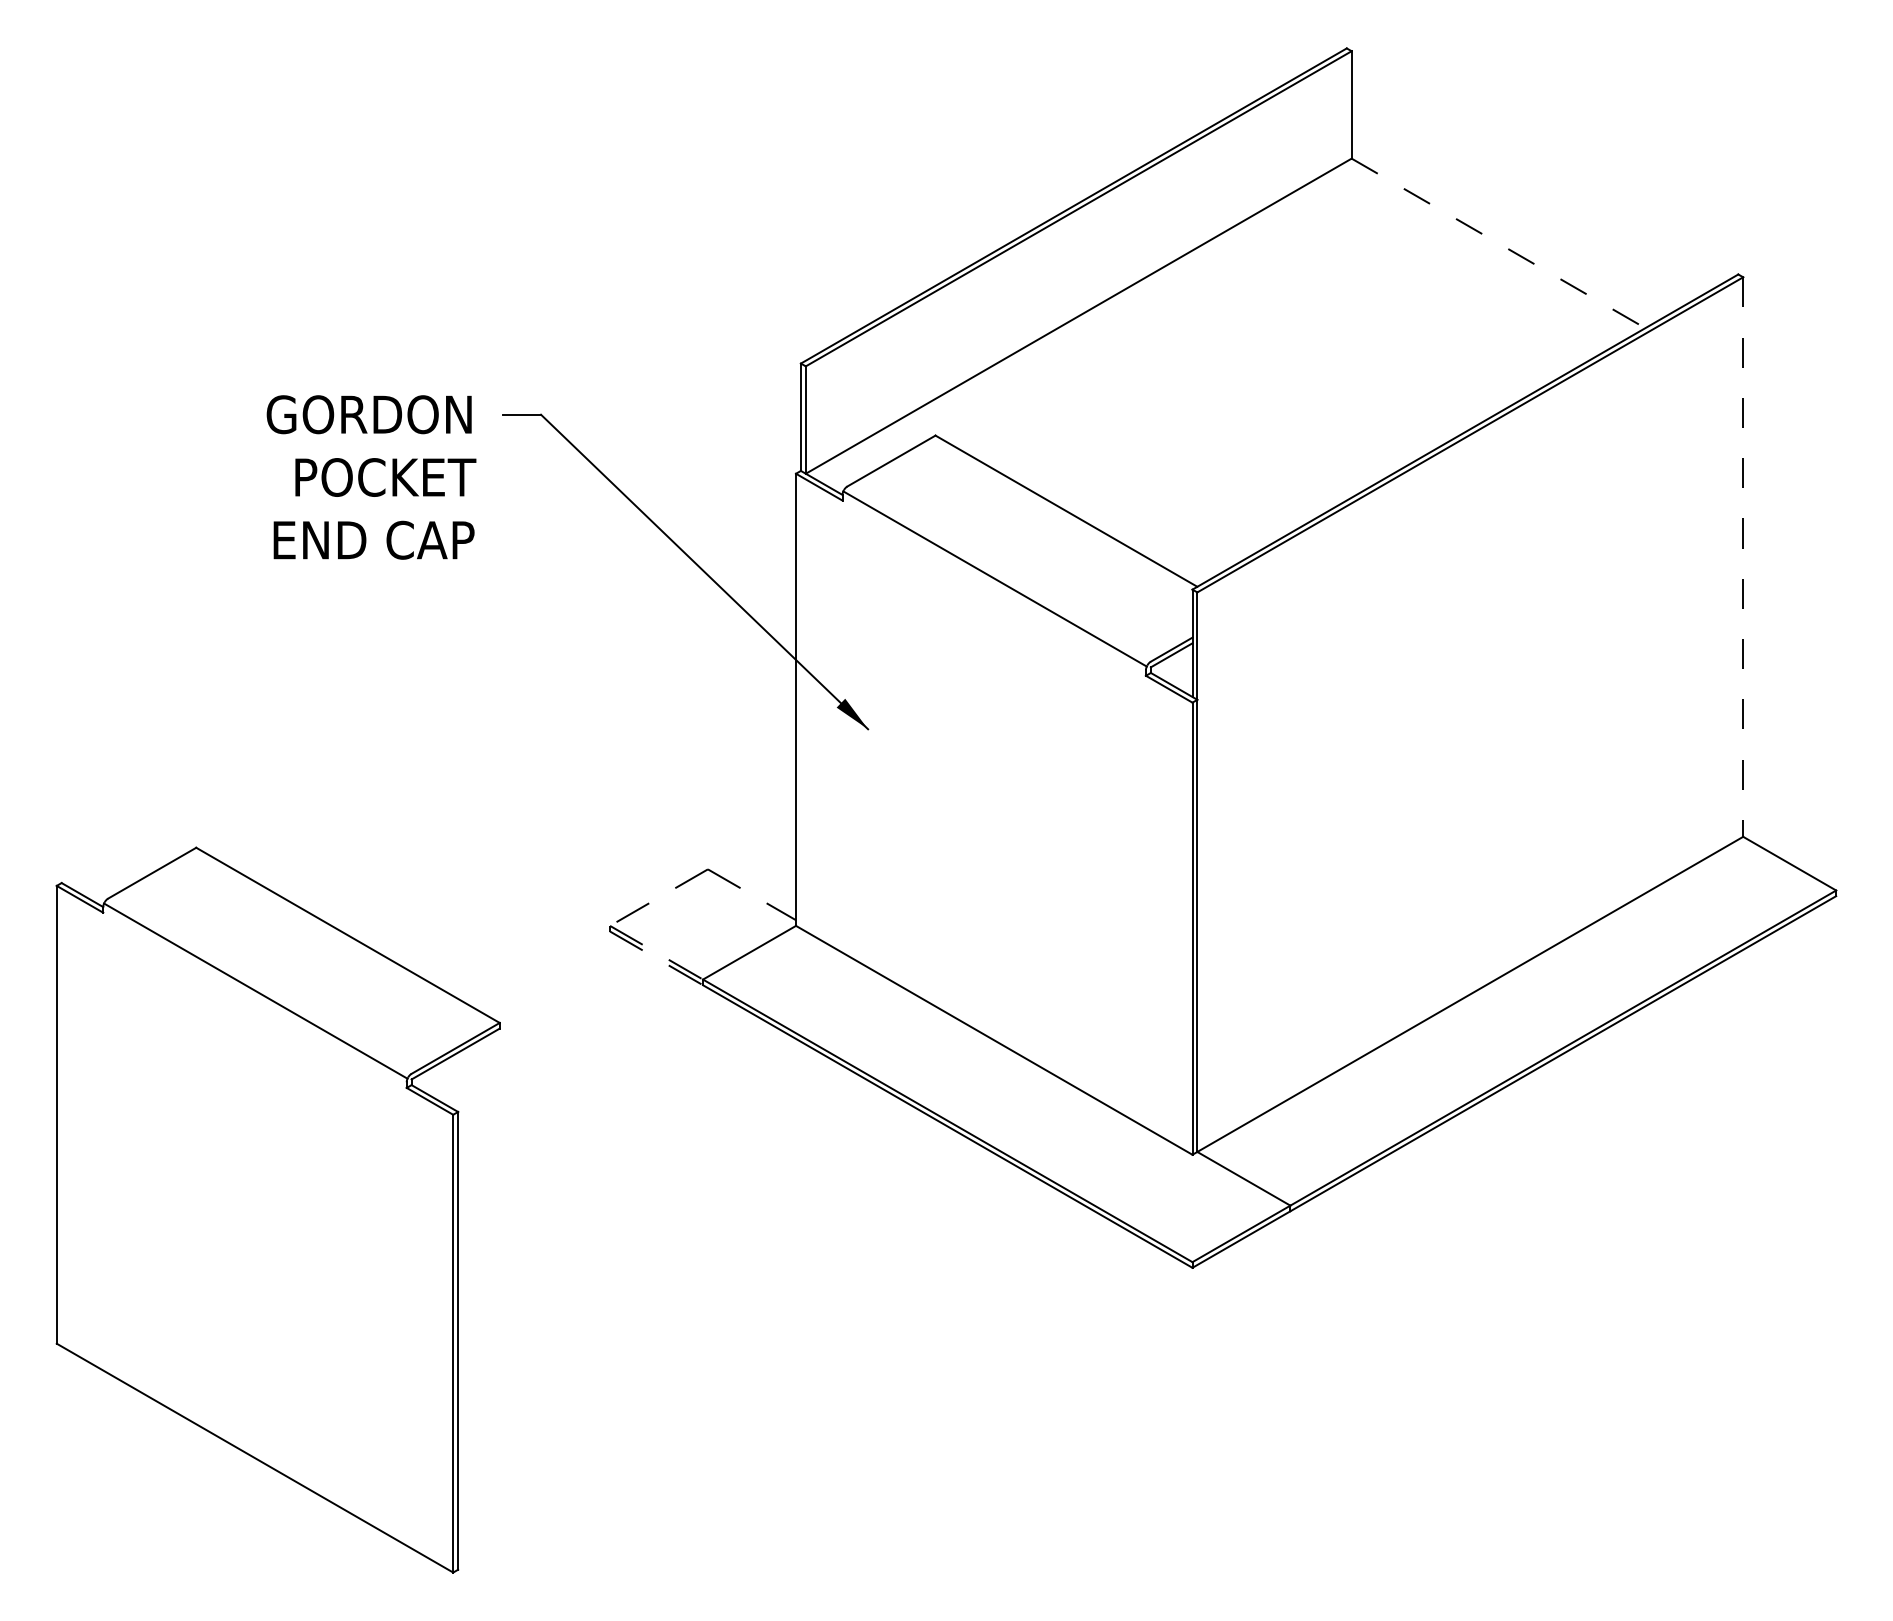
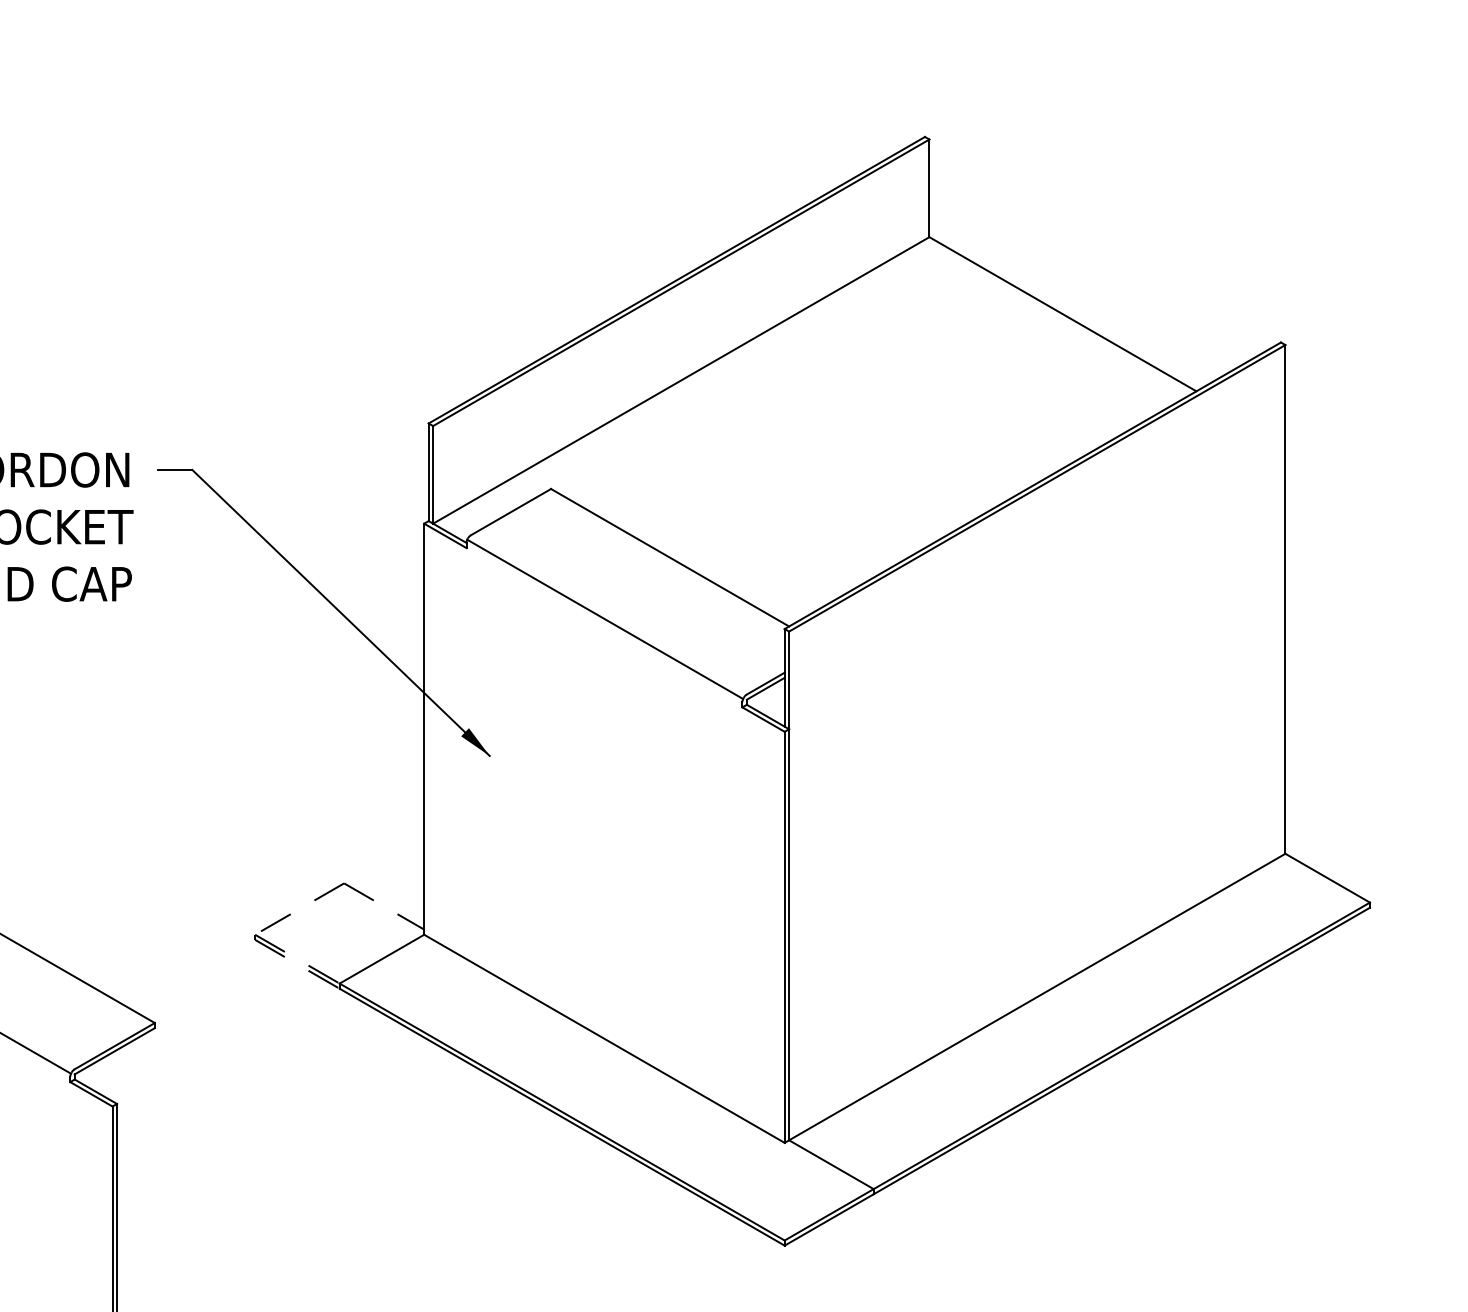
line: (1498, 243) -> (1062, 314), dashed -> solid
line: (1743, 557) -> (1285, 599), dashed -> solid

